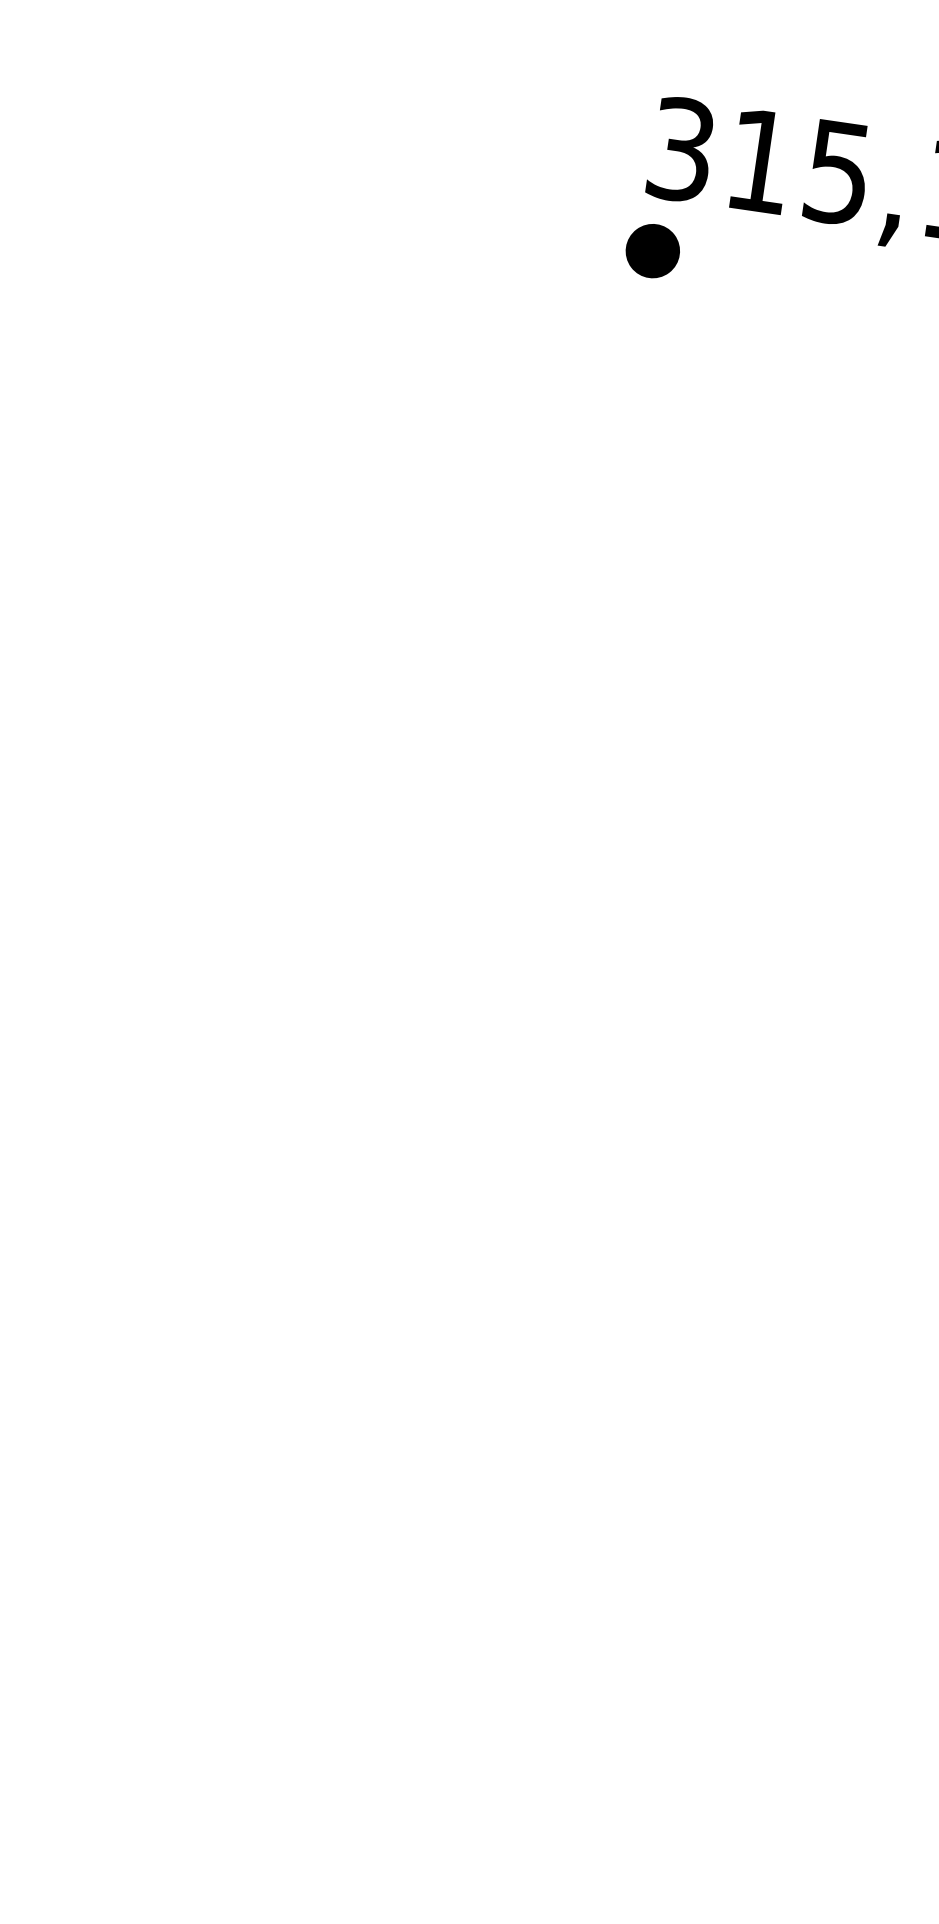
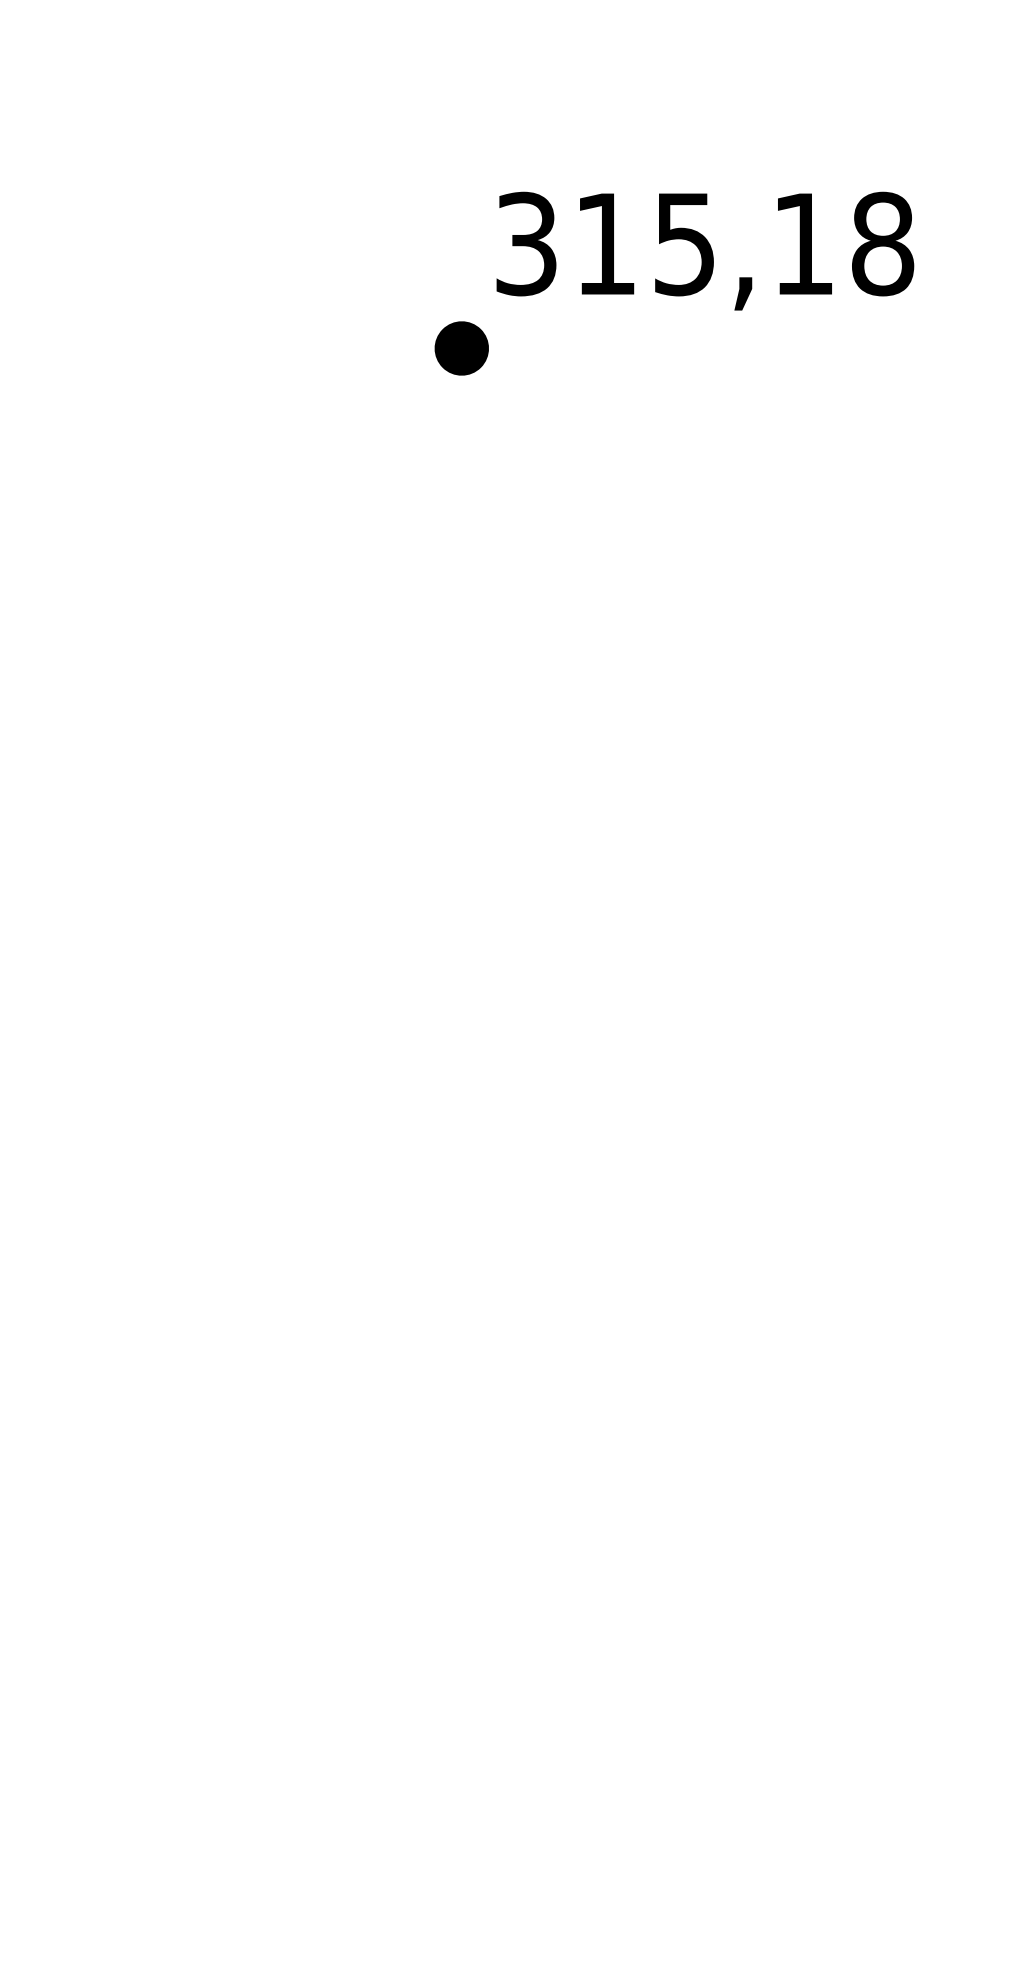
part: (652, 251) -> (461, 348), moved

